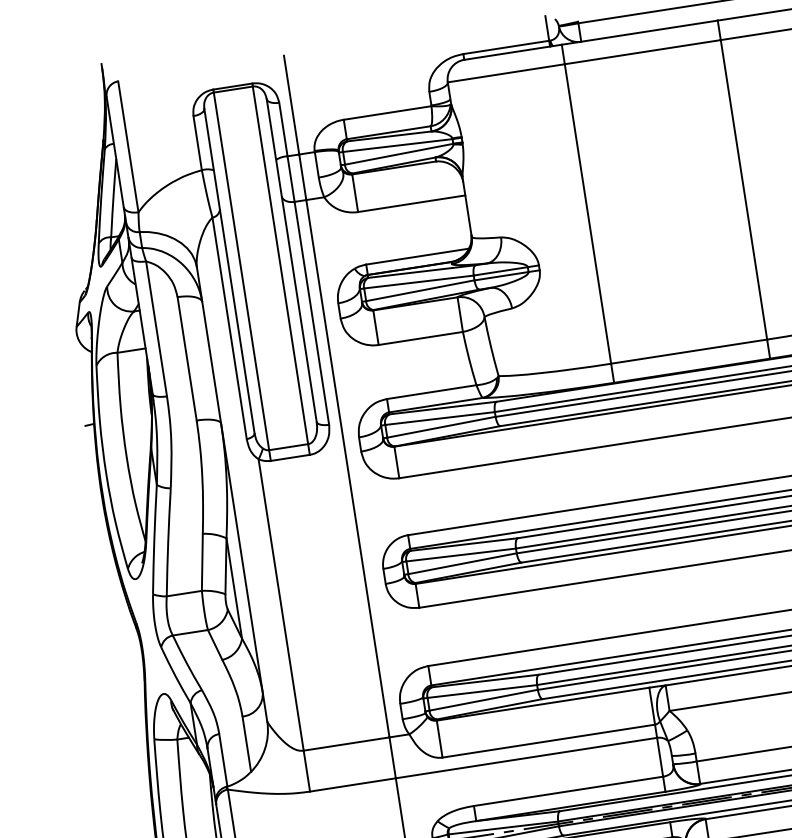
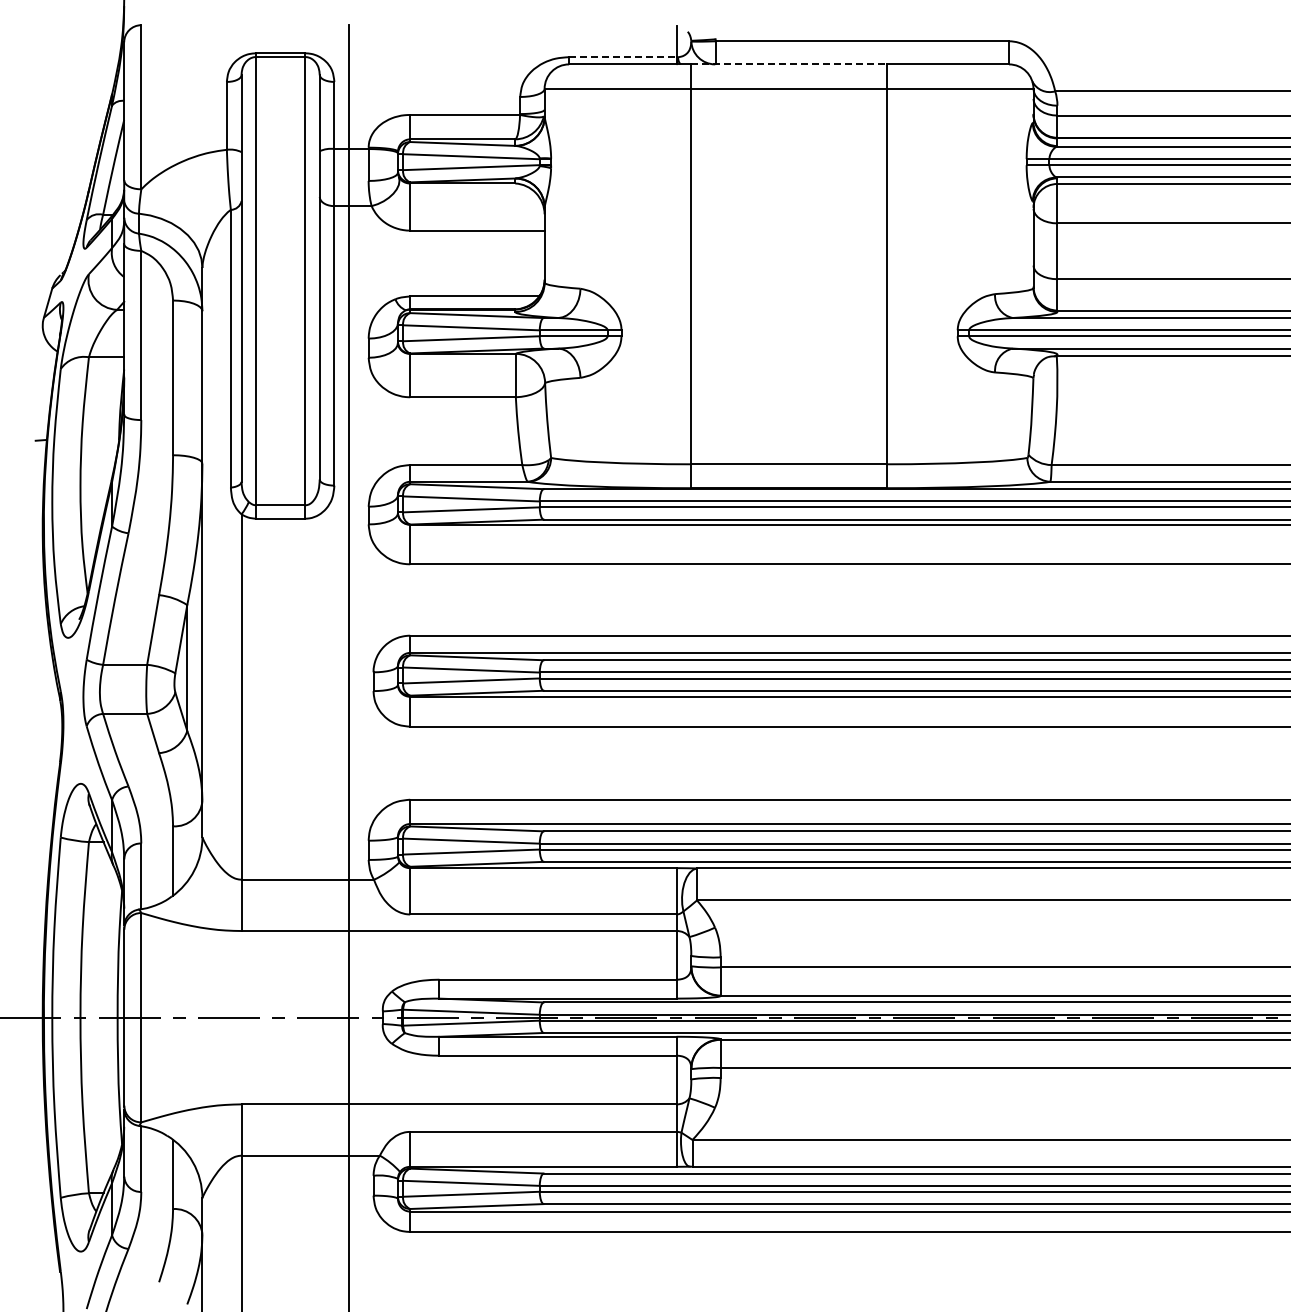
line: (640, 32) -> (789, 64), solid -> dashed
line: (506, 47) -> (622, 57), solid -> dashed

